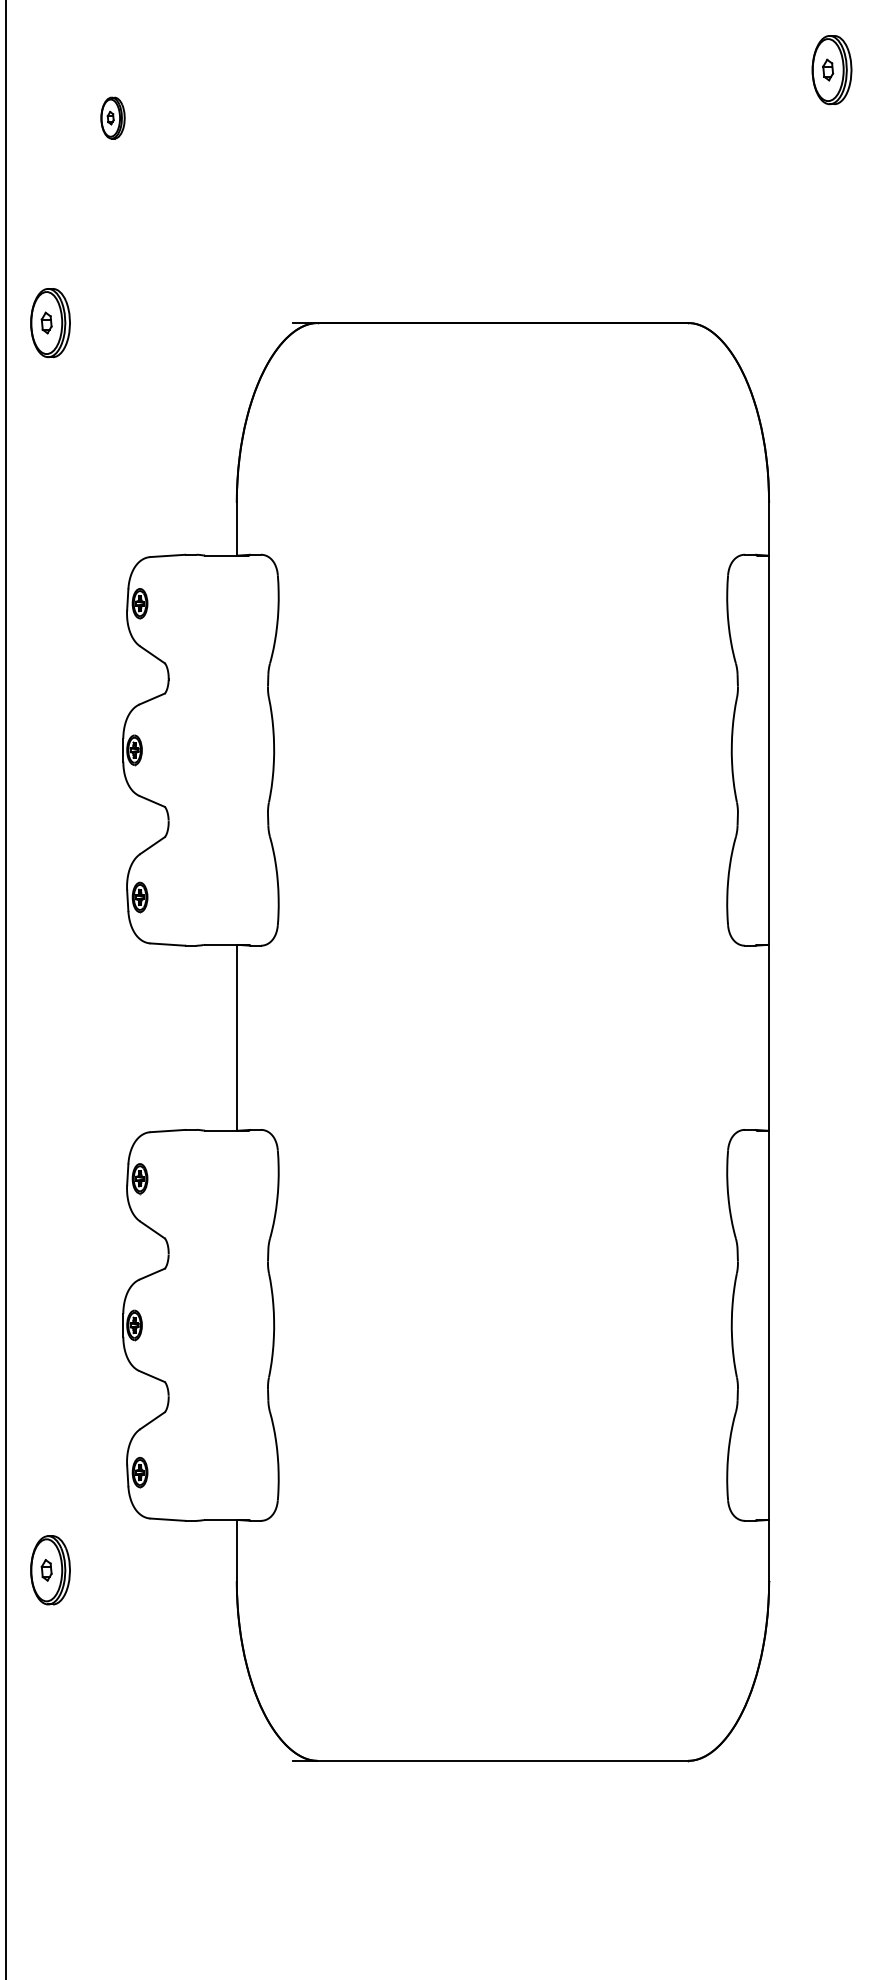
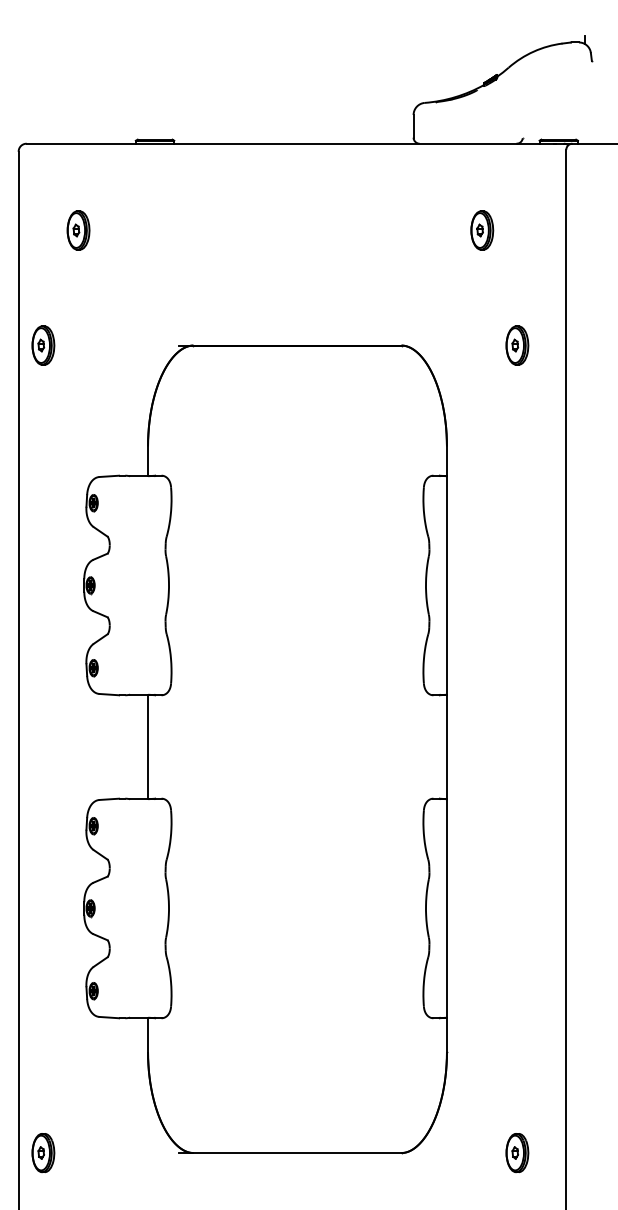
part: (832, 70) -> (482, 230), moved
part: (112, 118) -> (78, 230), size x1.67
part: (50, 1571) -> (43, 1153), moved

